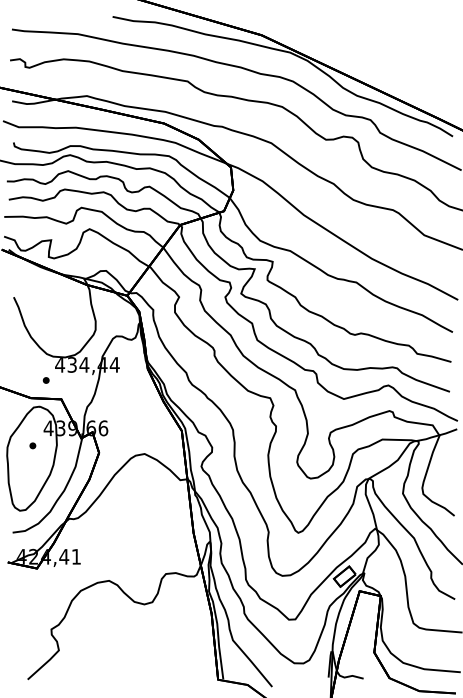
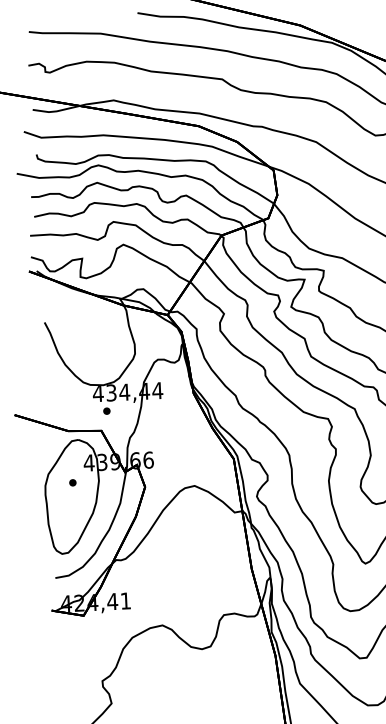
part: (45, 380) -> (106, 411), moved

